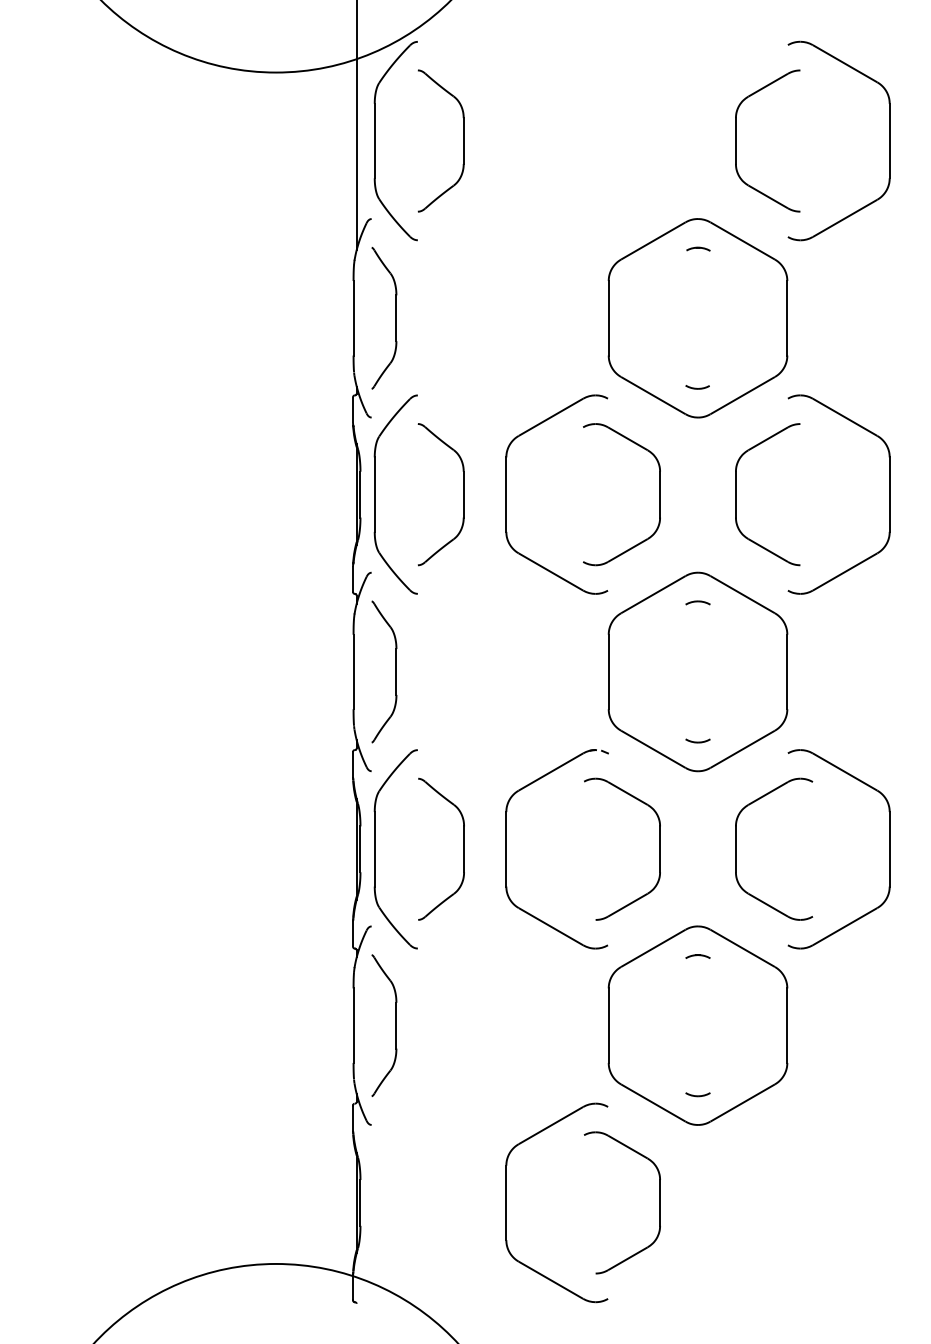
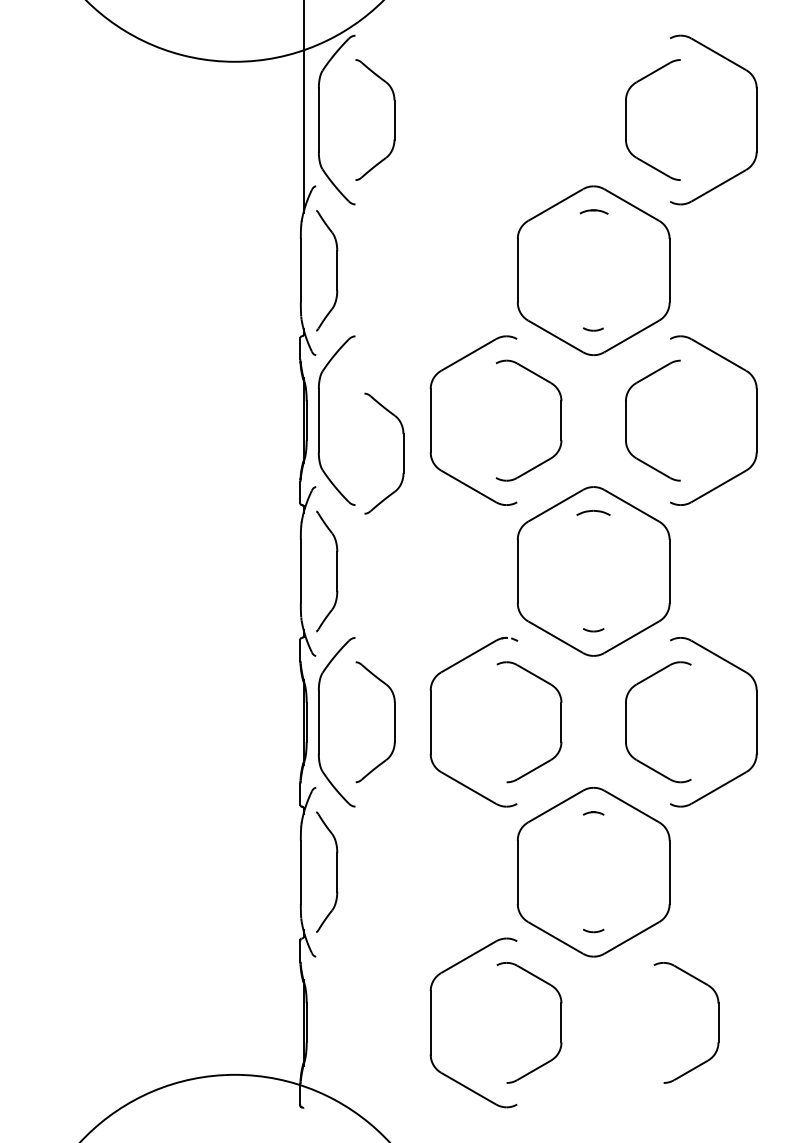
part: (697, 248) -> (593, 211), size x1.4
part: (463, 494) -> (403, 453), moved
part: (697, 602) -> (593, 512), size x1.6
part: (843, 1202) -> (717, 1022), added

